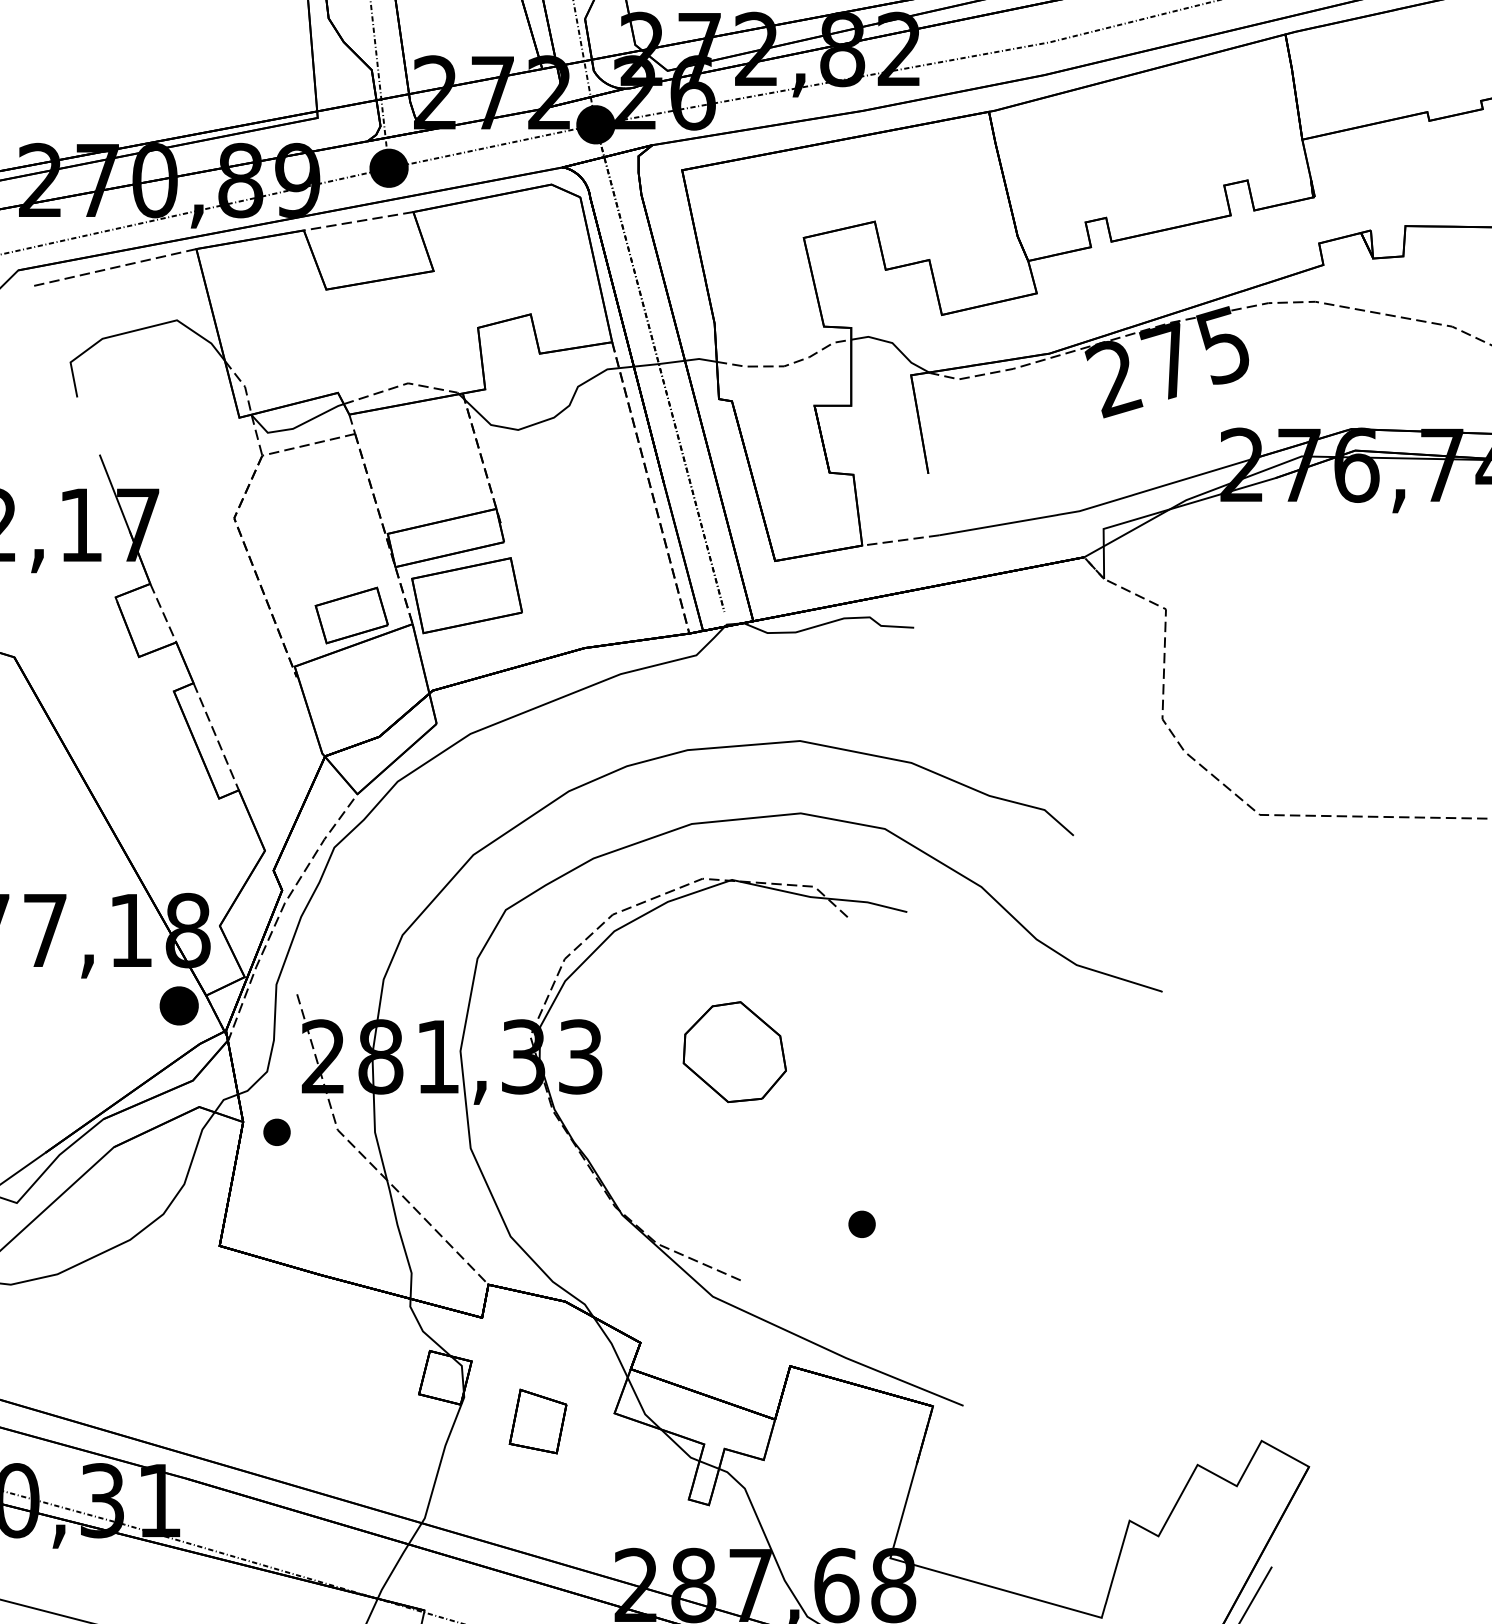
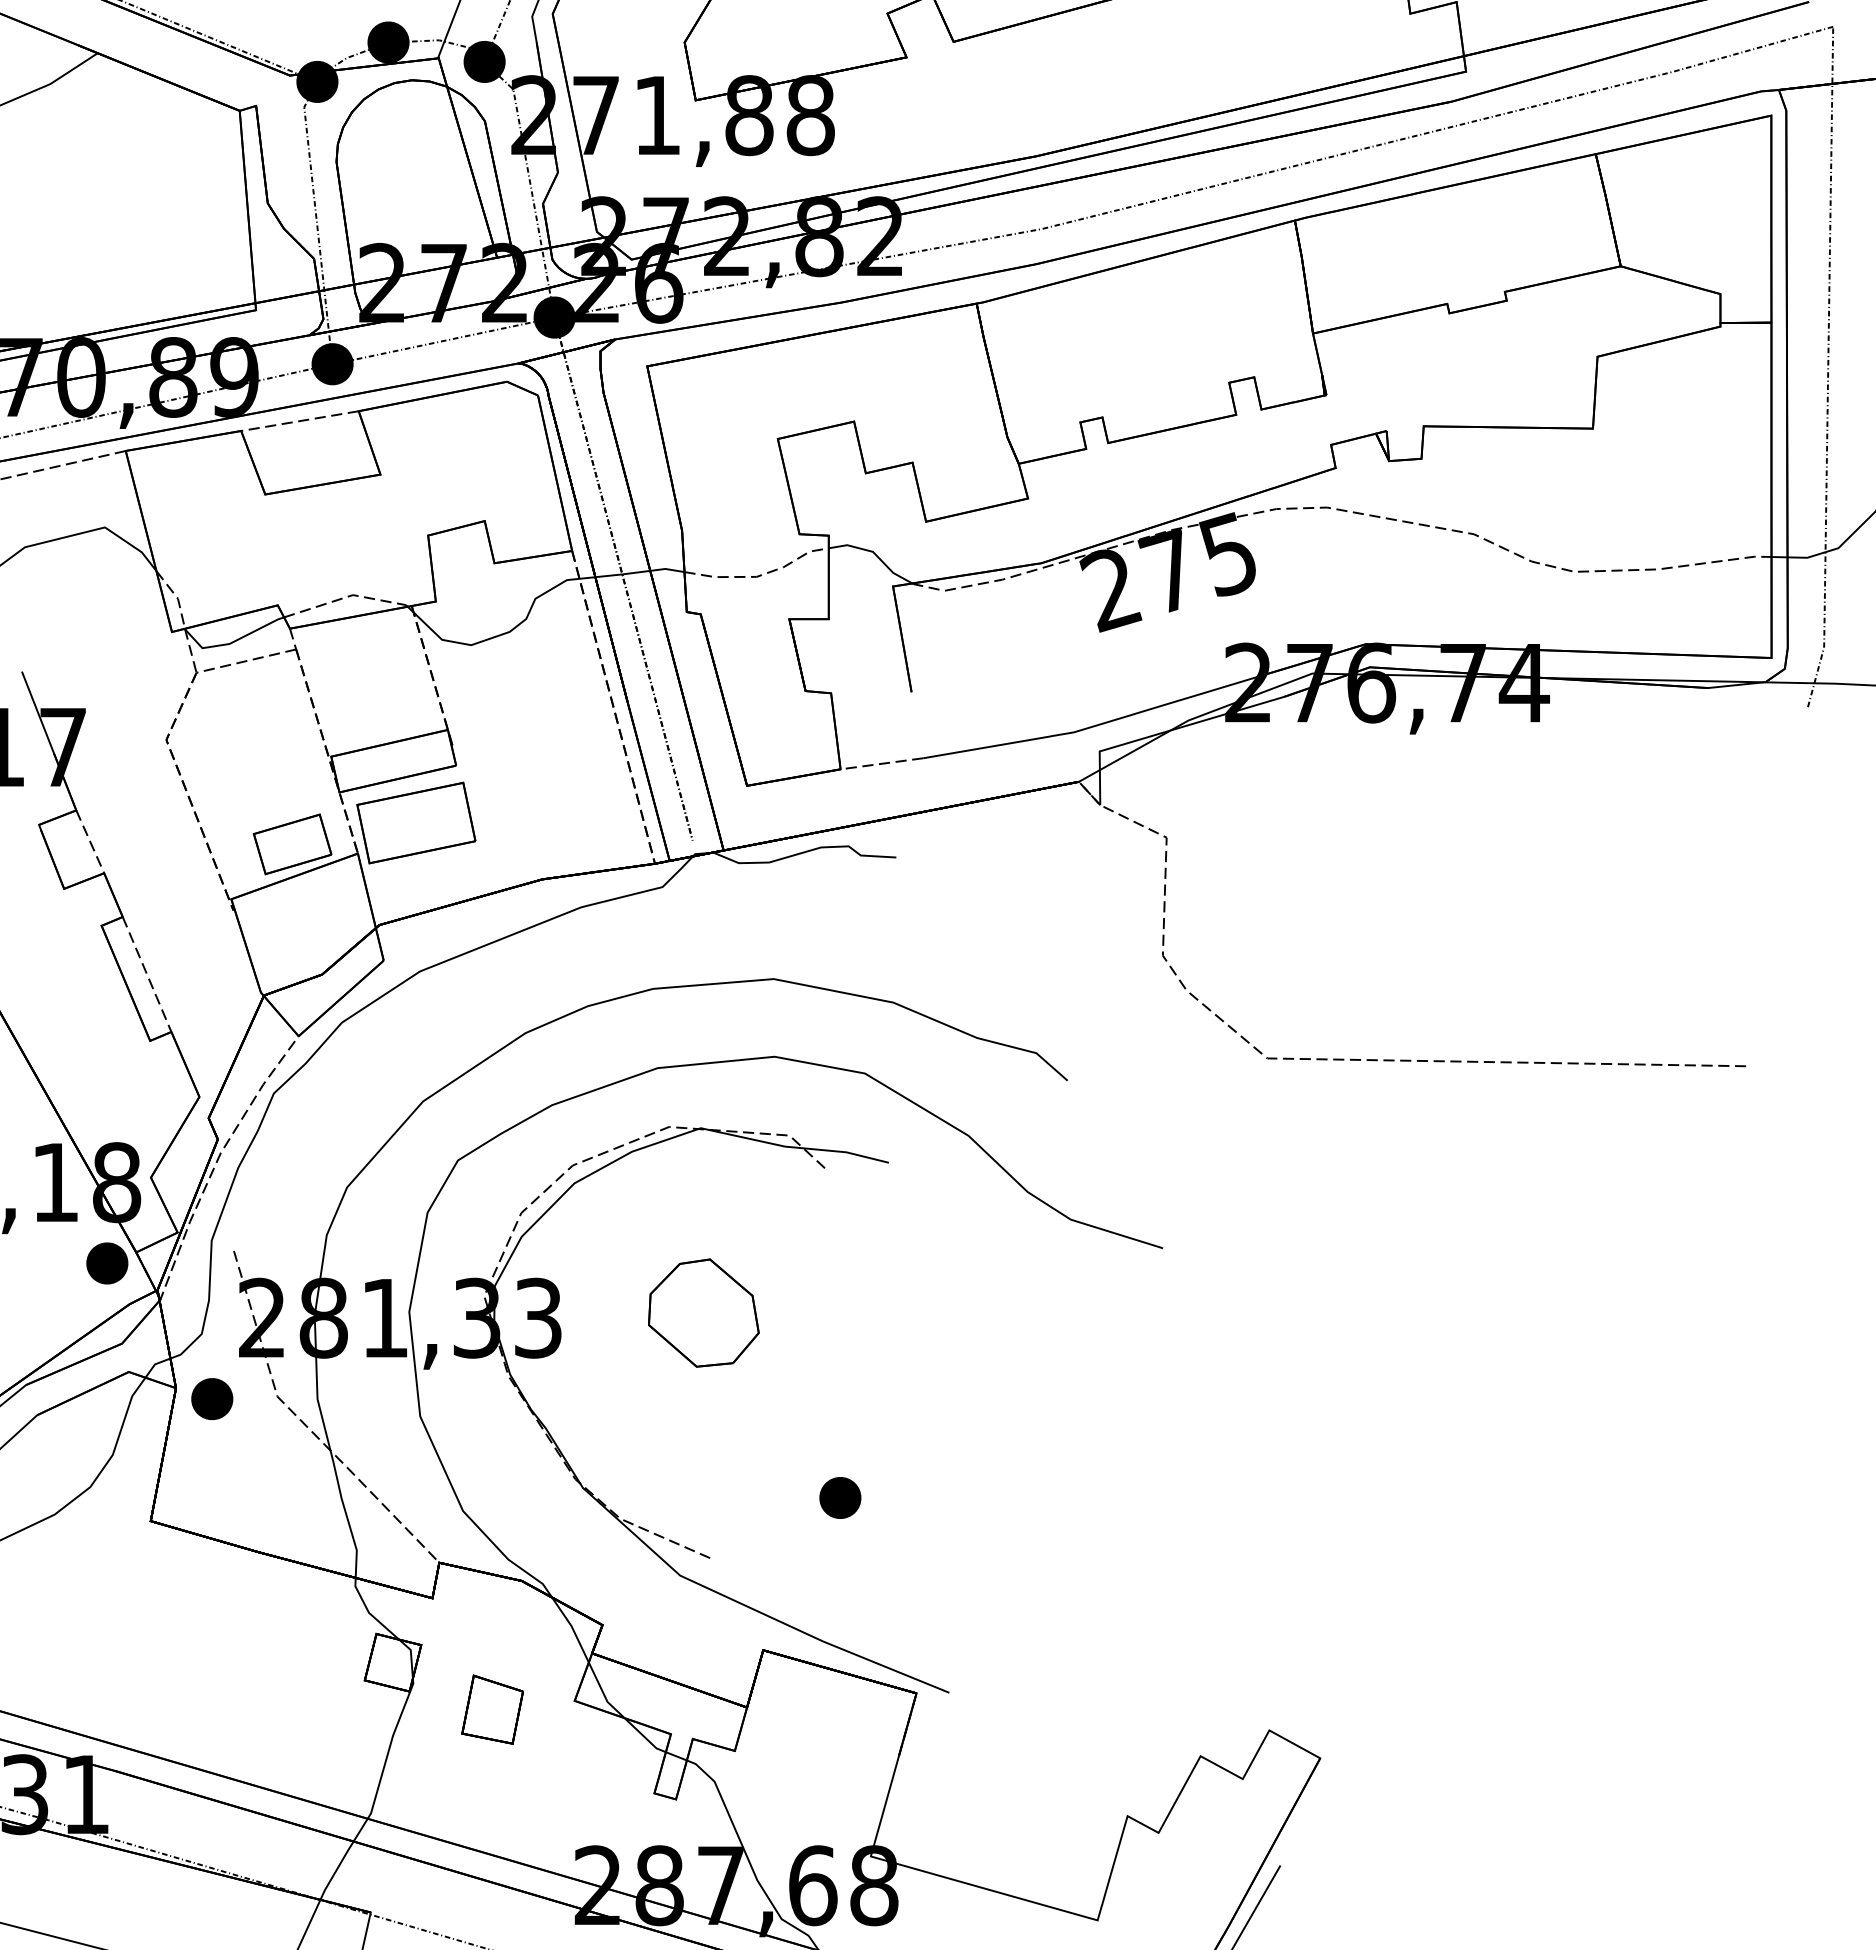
part: (277, 1132) -> (212, 1399), size x1.43
part: (862, 1223) -> (840, 1497), size x1.43

